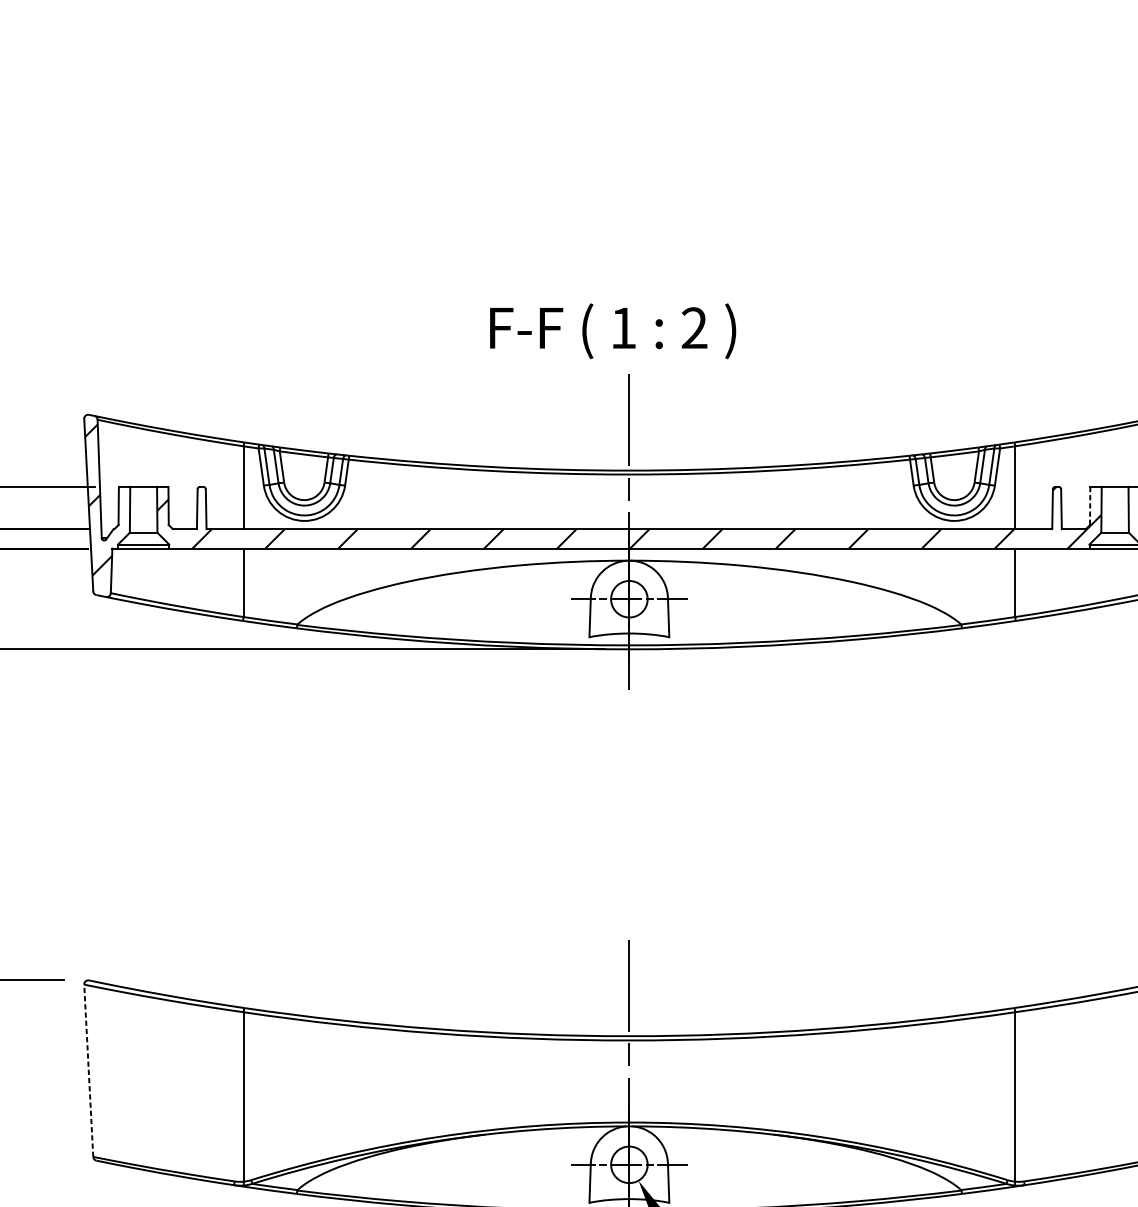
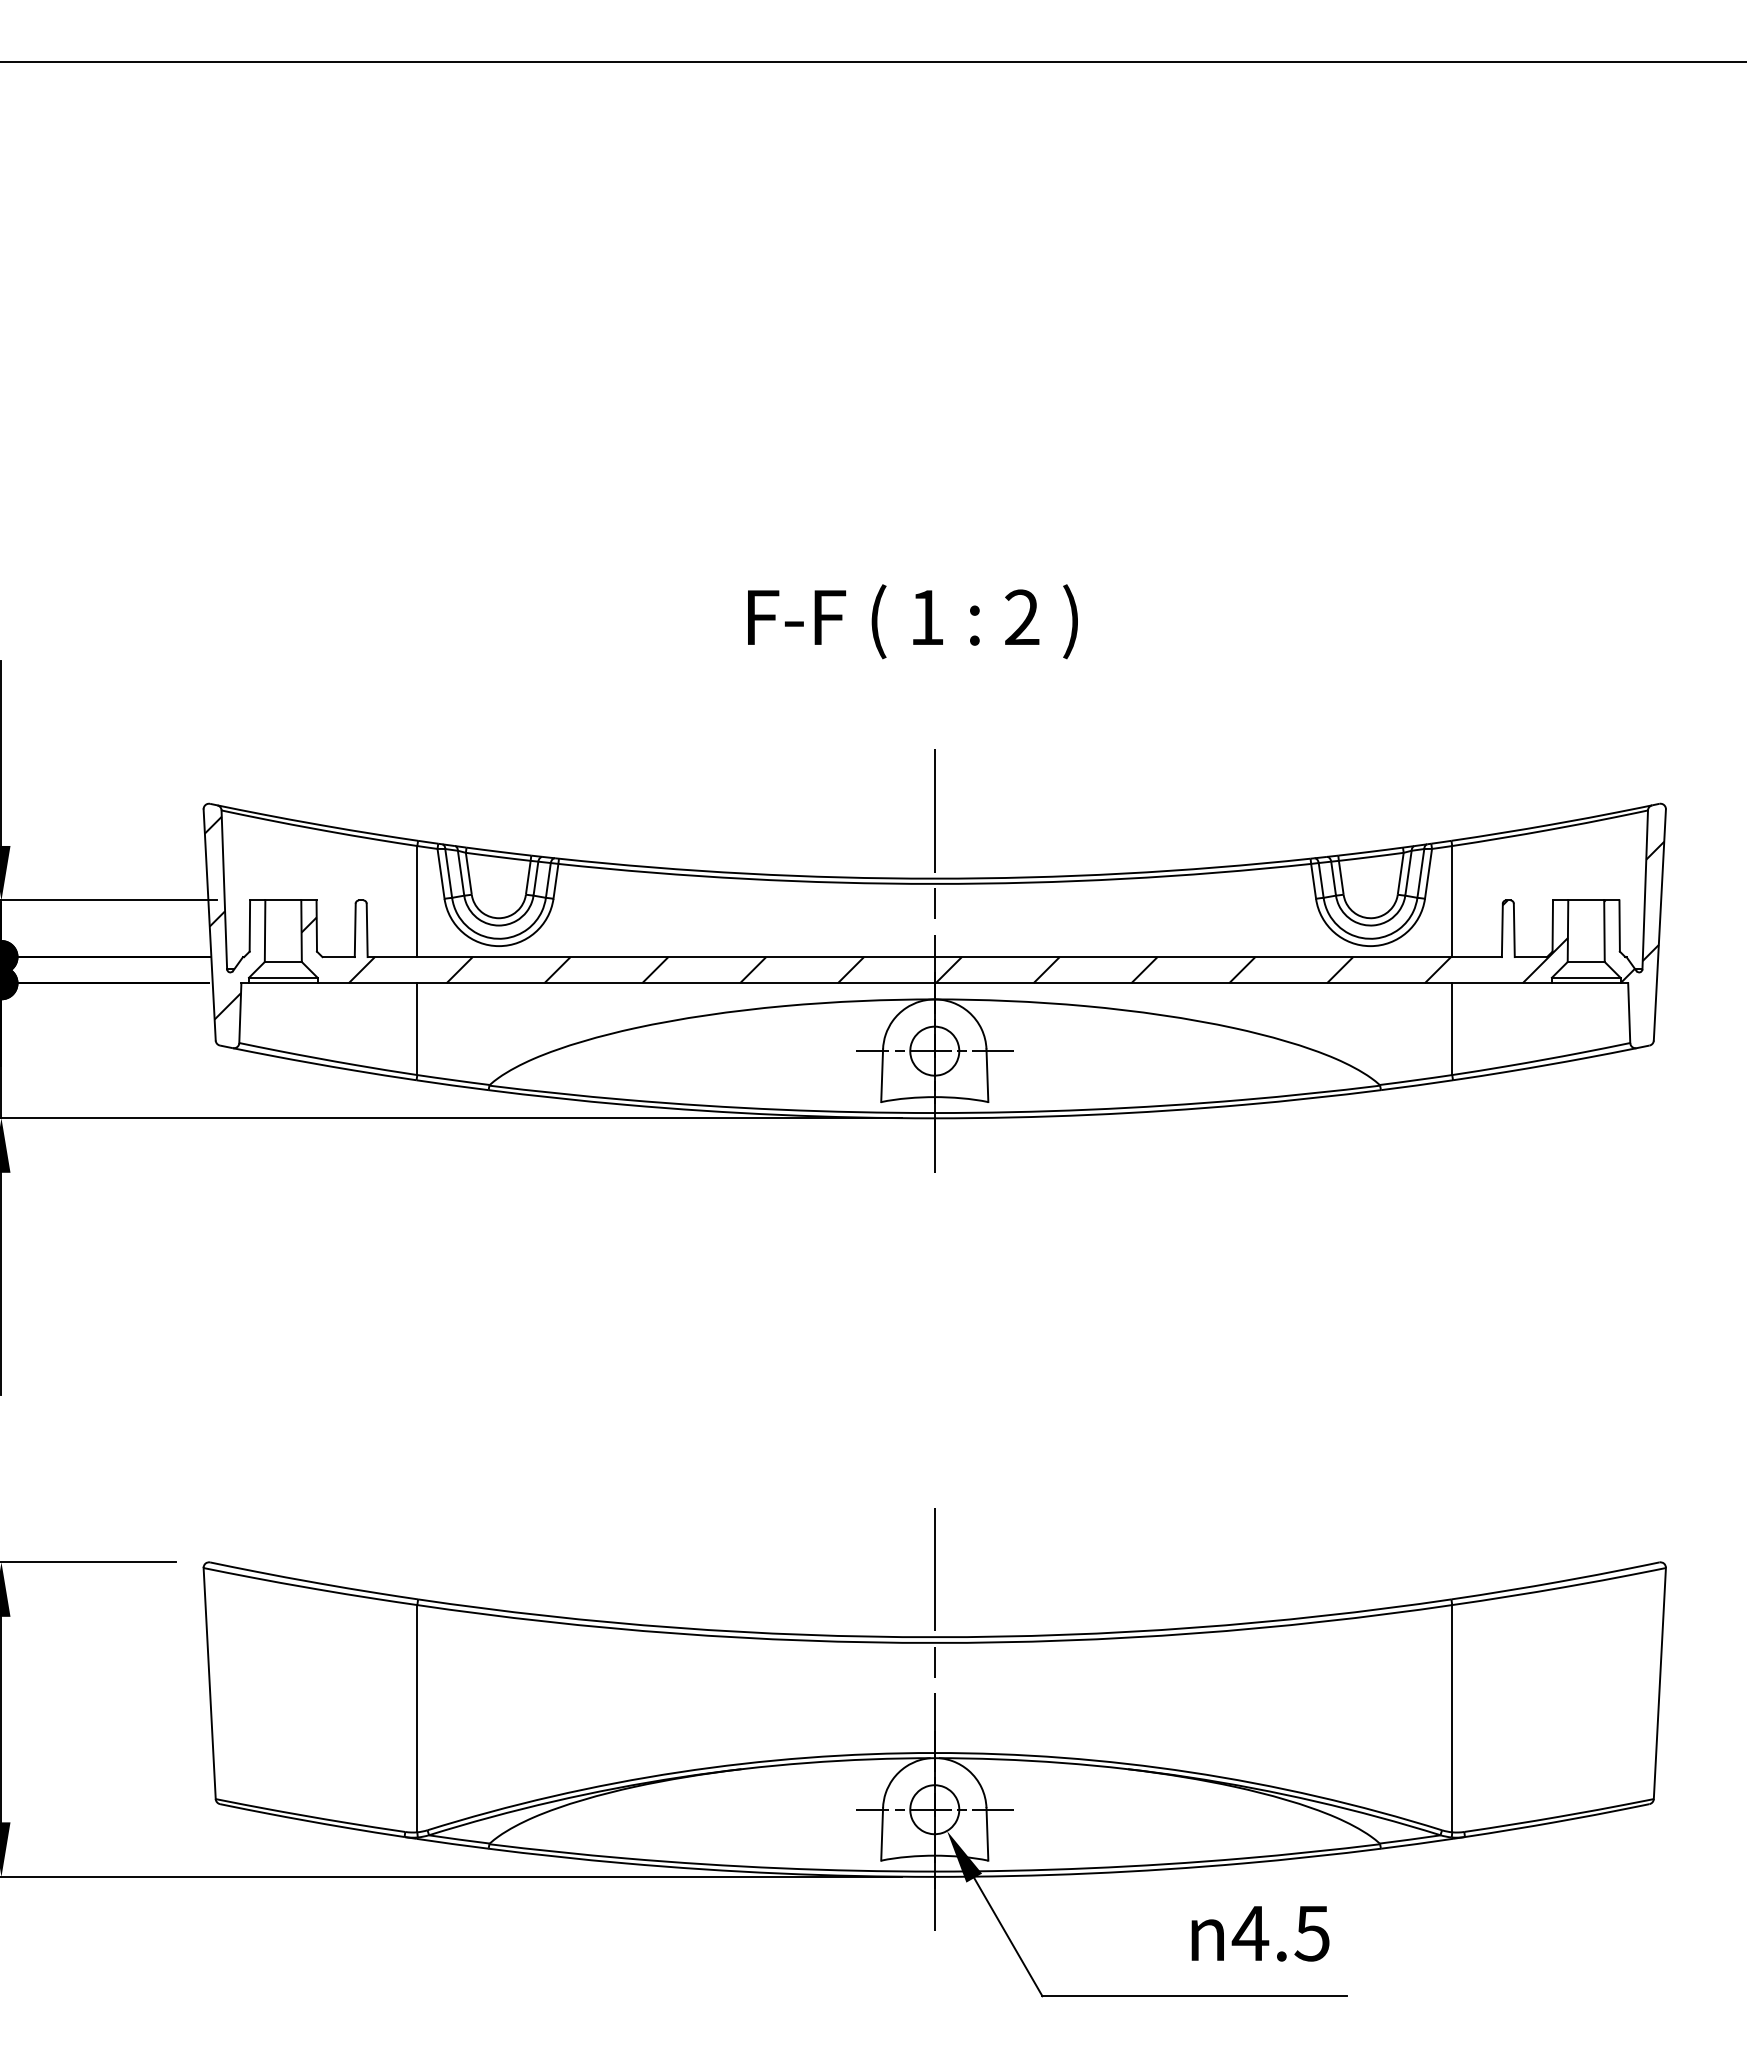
text: (612, 331) -> (912, 621), moved
line: (1089, 506) -> (1552, 926), dashed -> solid
line: (88, 1070) -> (209, 1683), dashed -> solid

